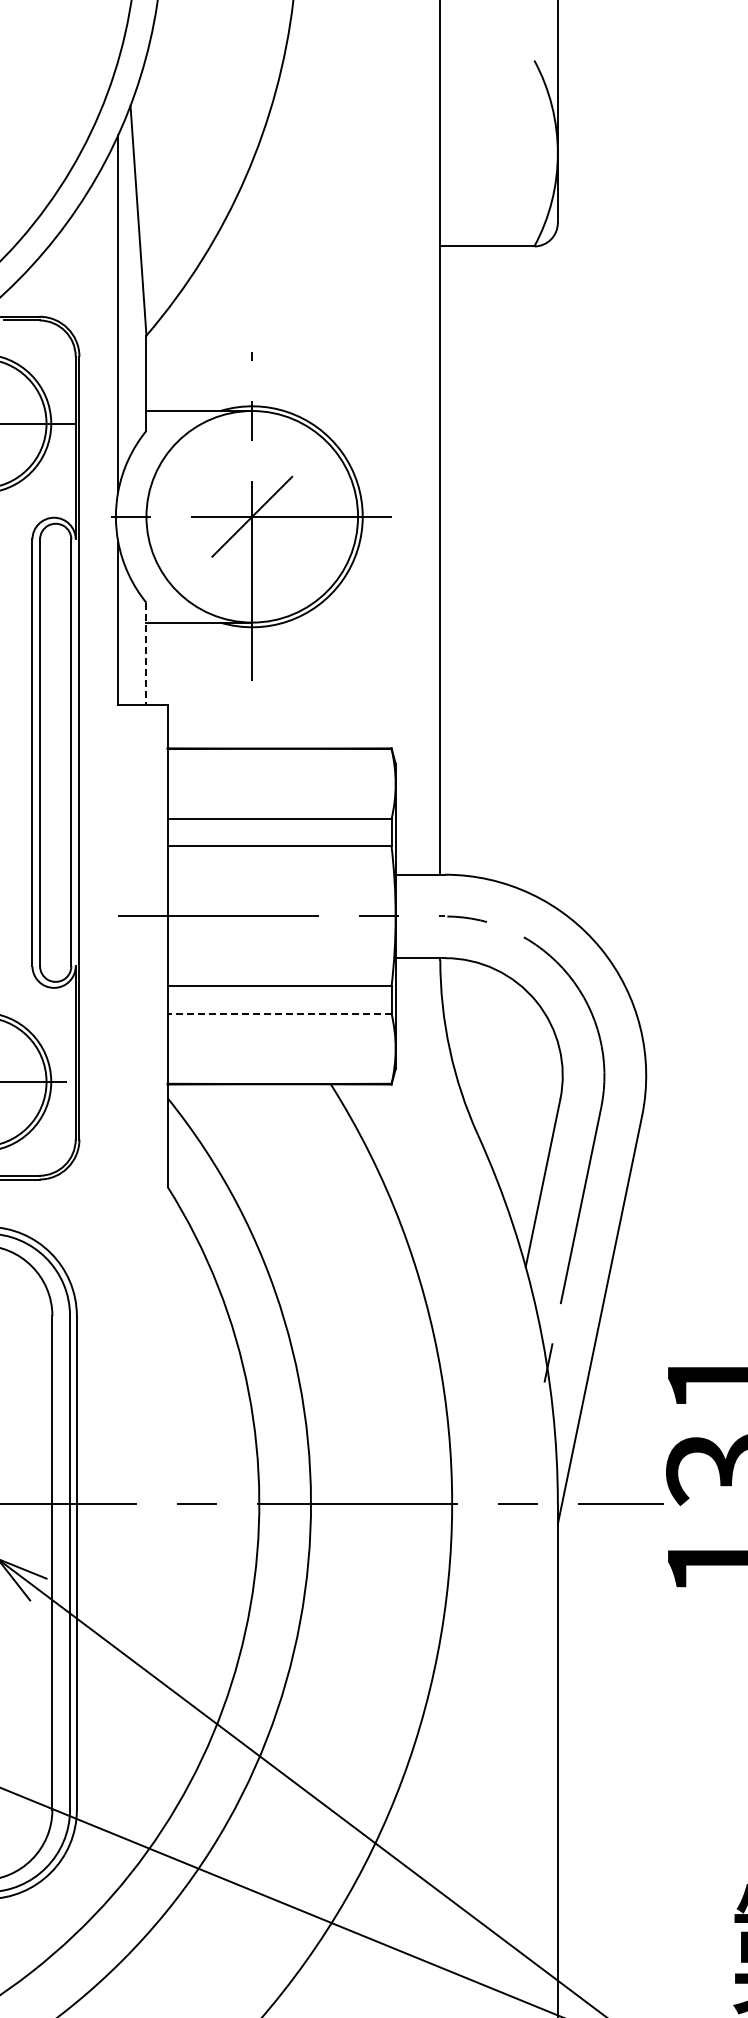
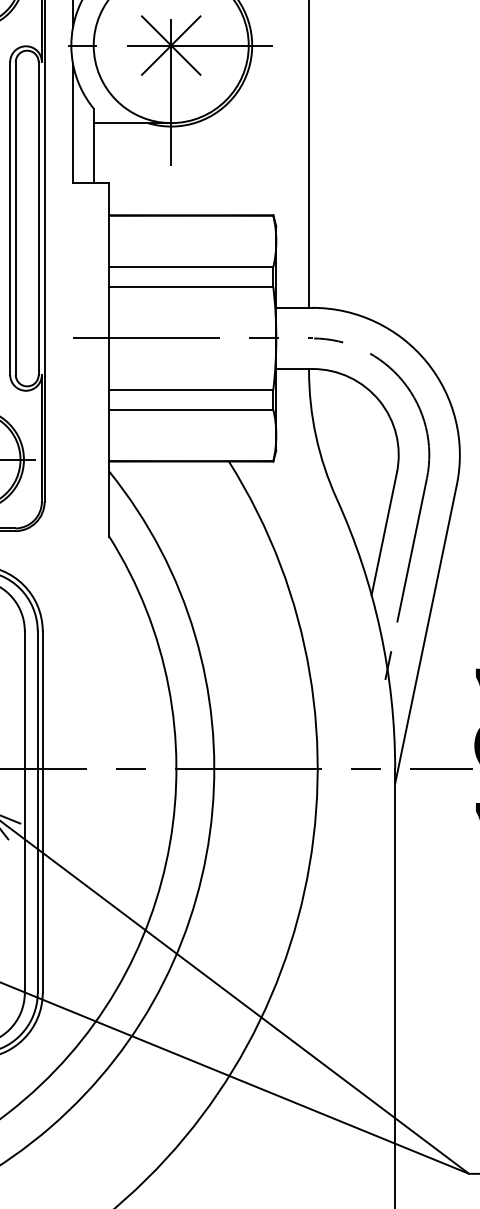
line: (252, 516) -> (171, 45), added
line: (146, 654) -> (93, 146), dashed -> solid
line: (279, 1013) -> (191, 409), dashed -> solid

